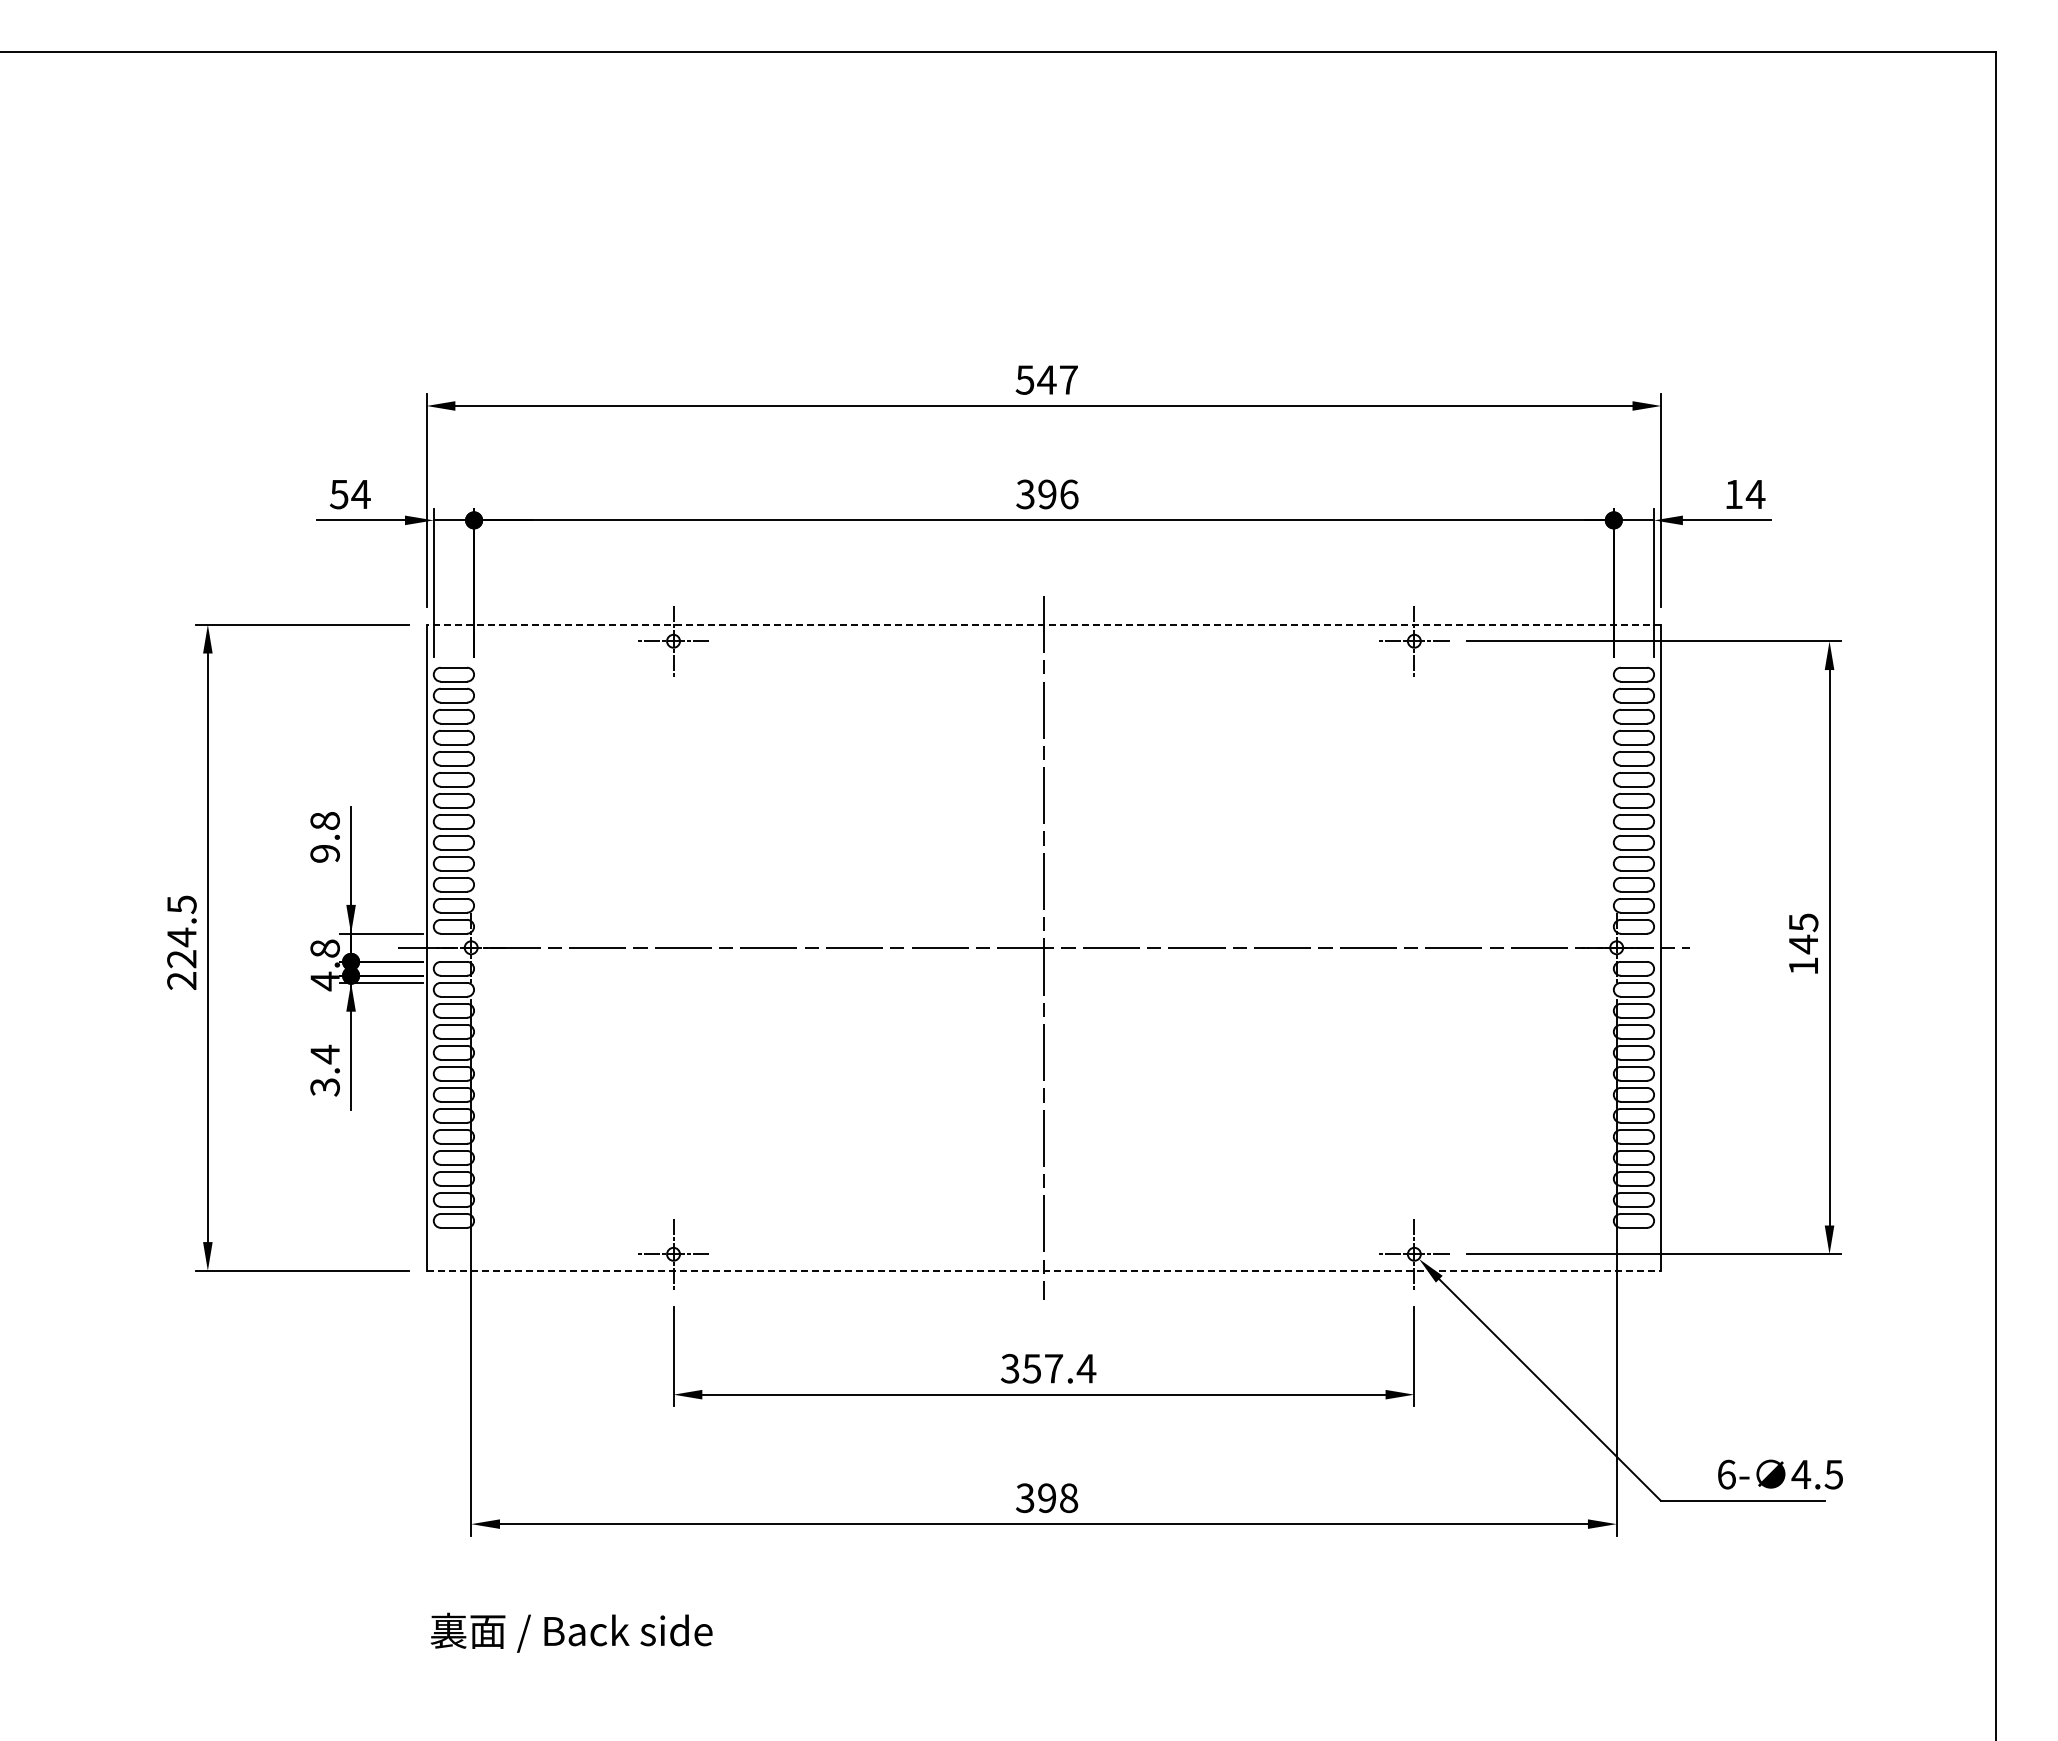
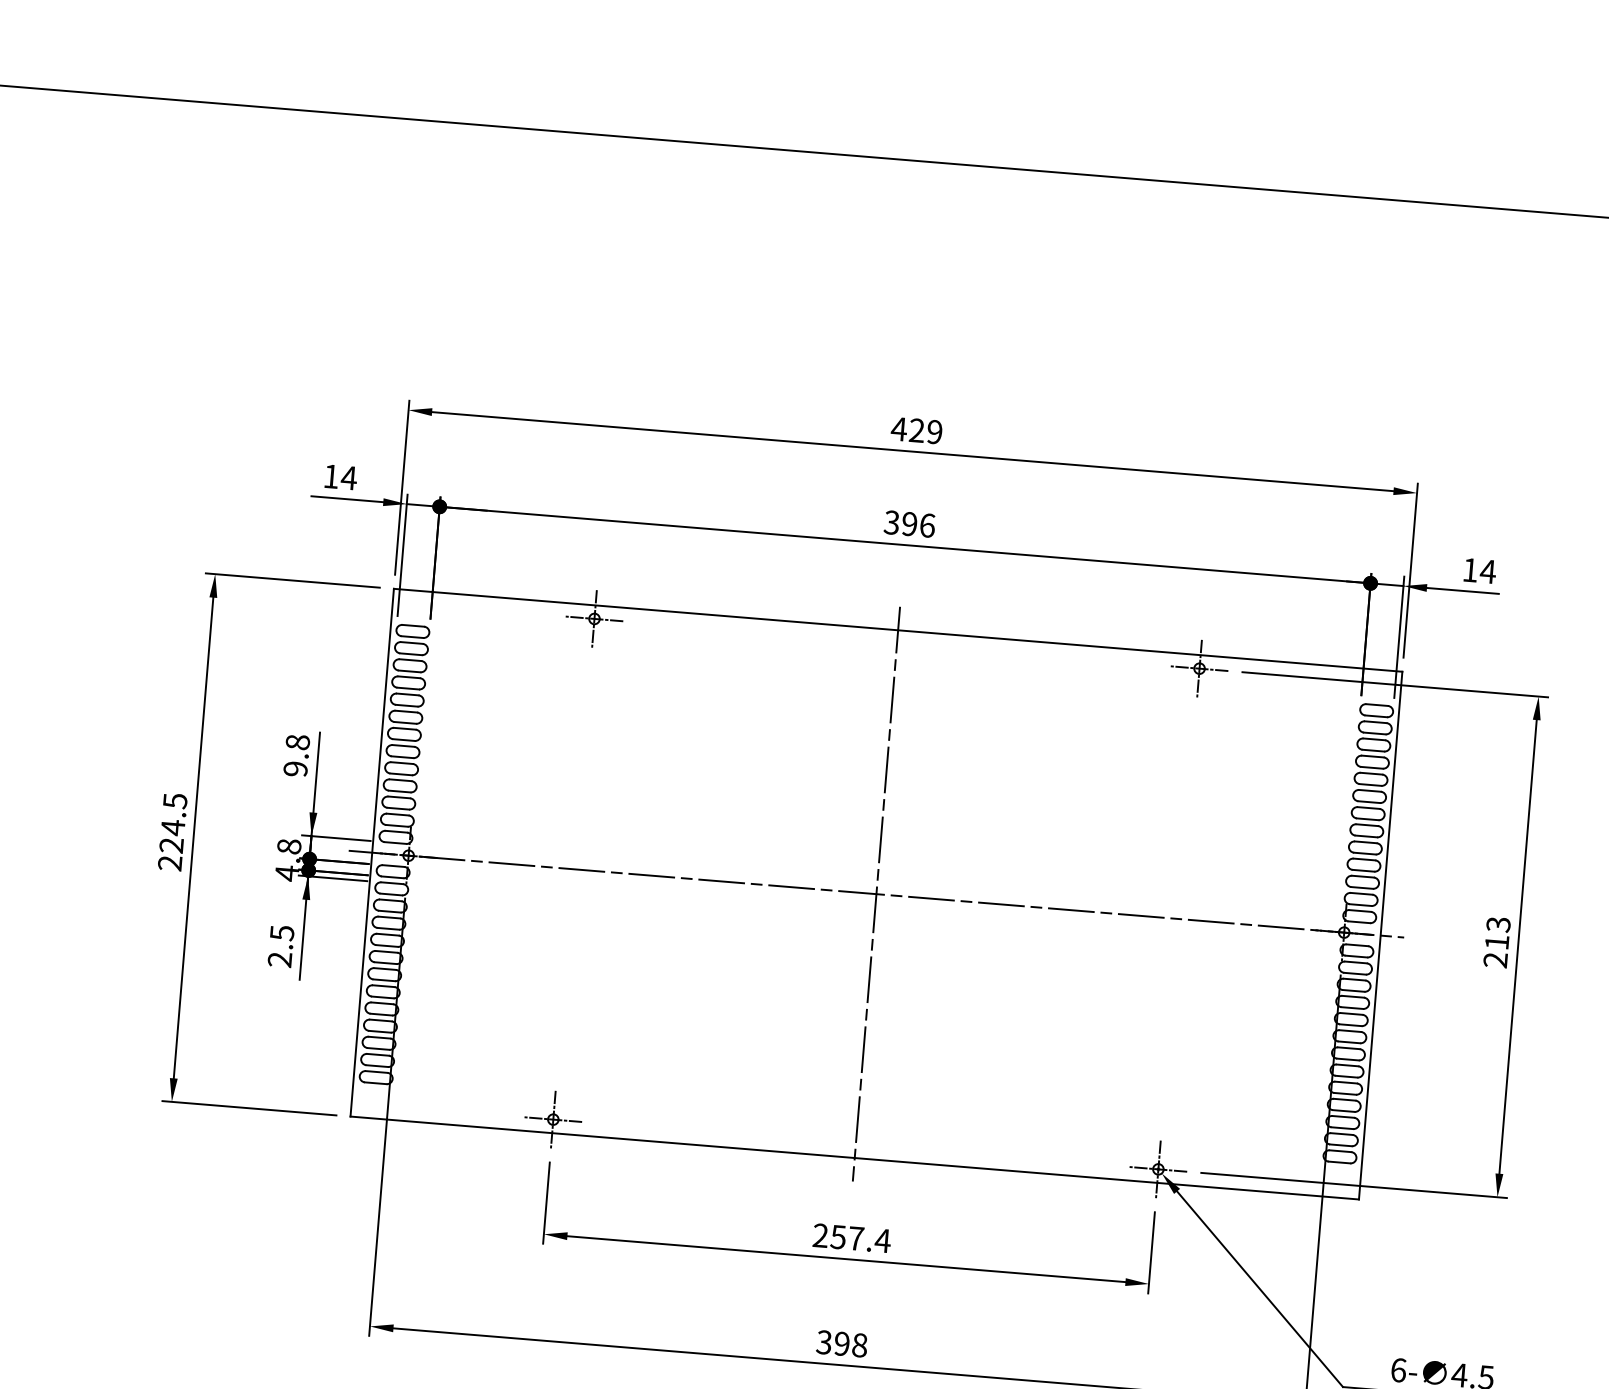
text: (1046, 379) -> (916, 430), 547 -> 429
text: (338, 494) -> (330, 476), 54 -> 14
line: (1043, 624) -> (897, 630), dashed -> solid
text: (1803, 944) -> (1497, 942), 145 -> 213
text: (324, 1070) -> (280, 946), 3.4 -> 2.5
line: (1044, 1270) -> (855, 1157), dashed -> solid
text: (1009, 1368) -> (820, 1235), 357.4 -> 257.4

